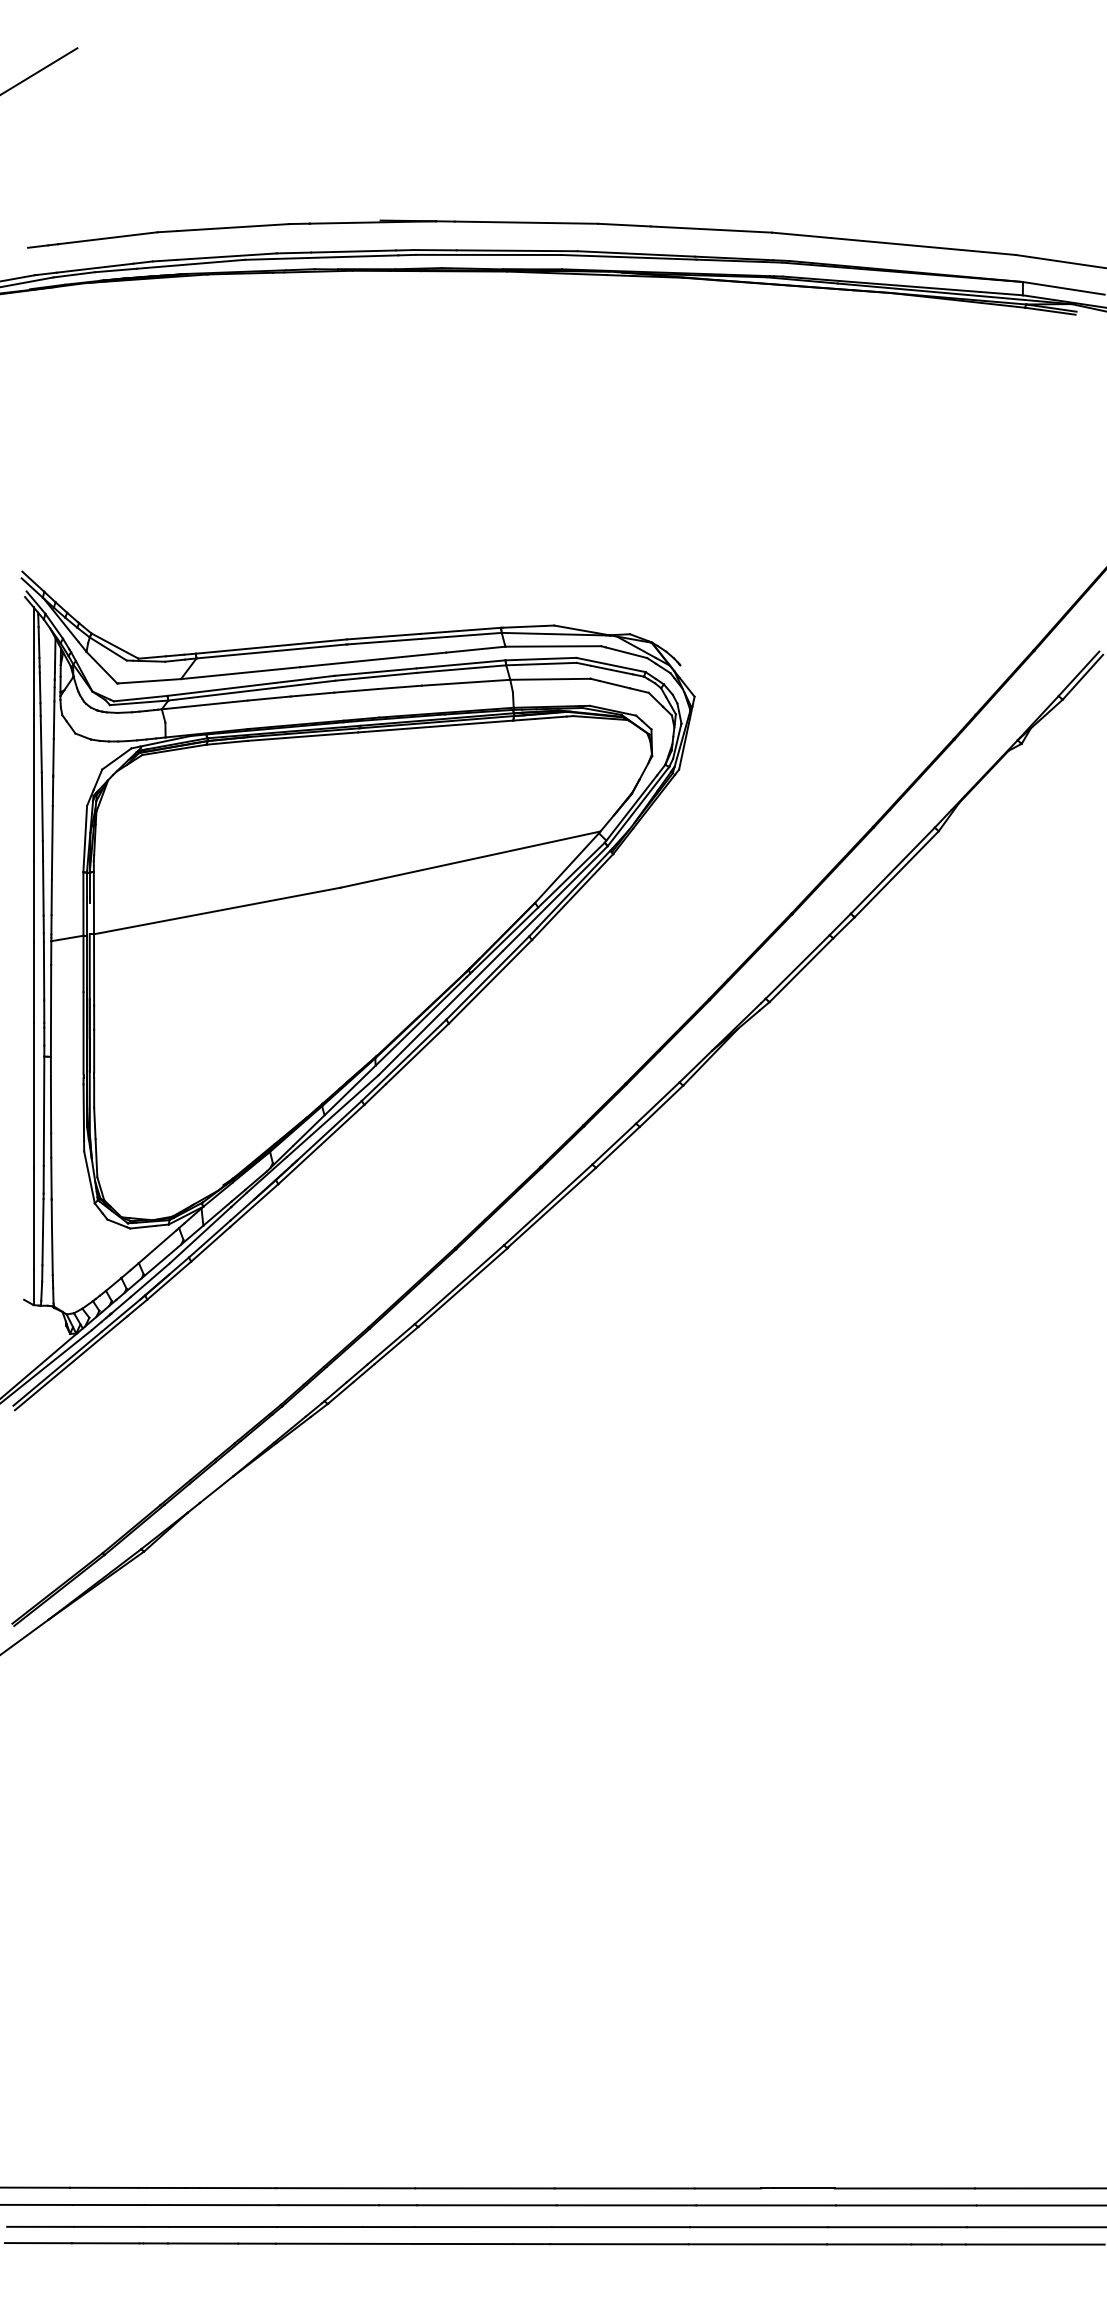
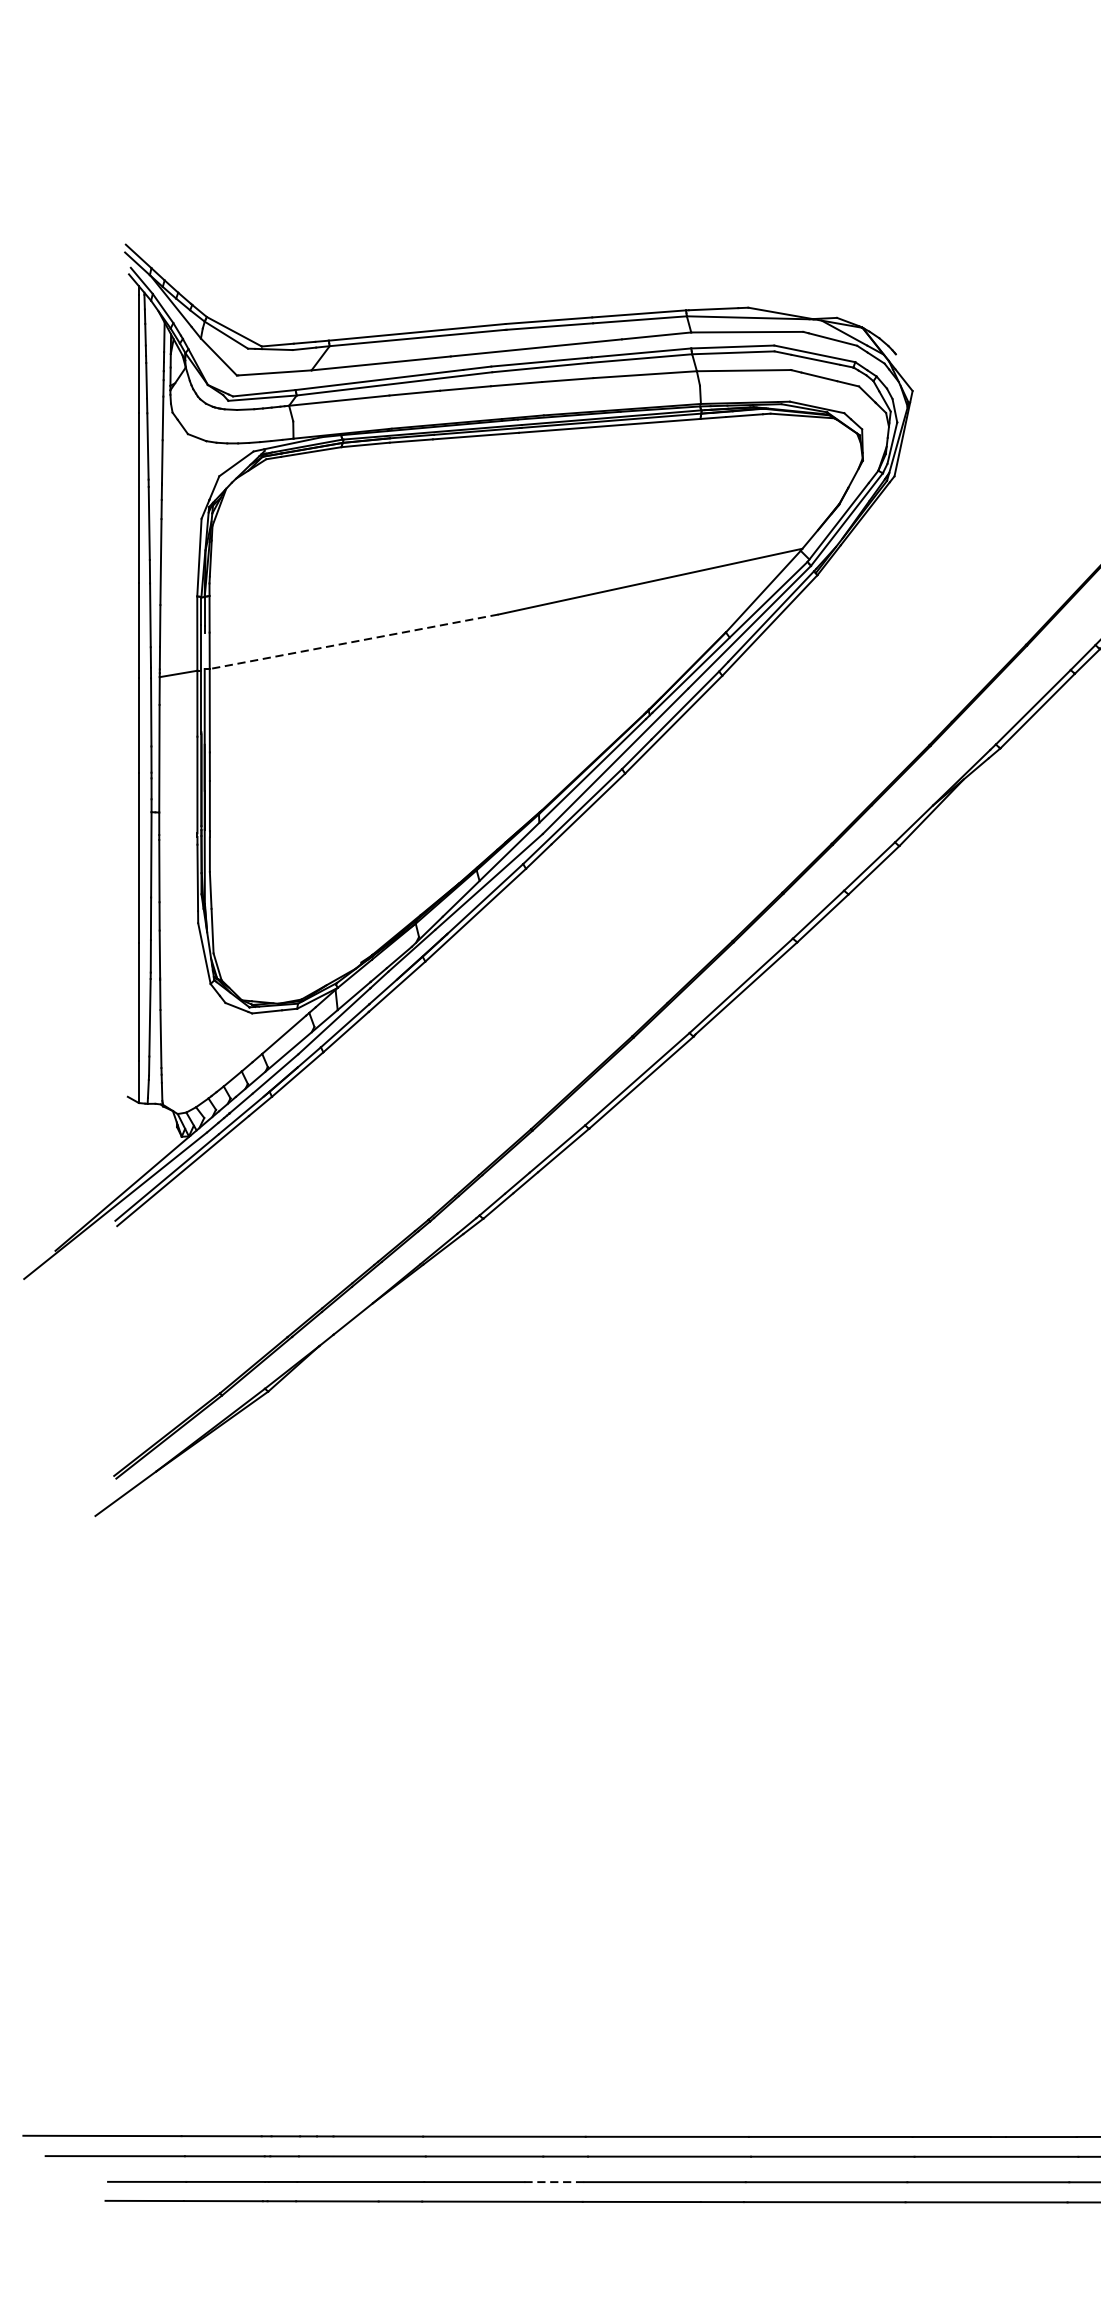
line: (217, 910) -> (354, 641), solid -> dashed
line: (388, 2227) -> (554, 2182), solid -> dashed

